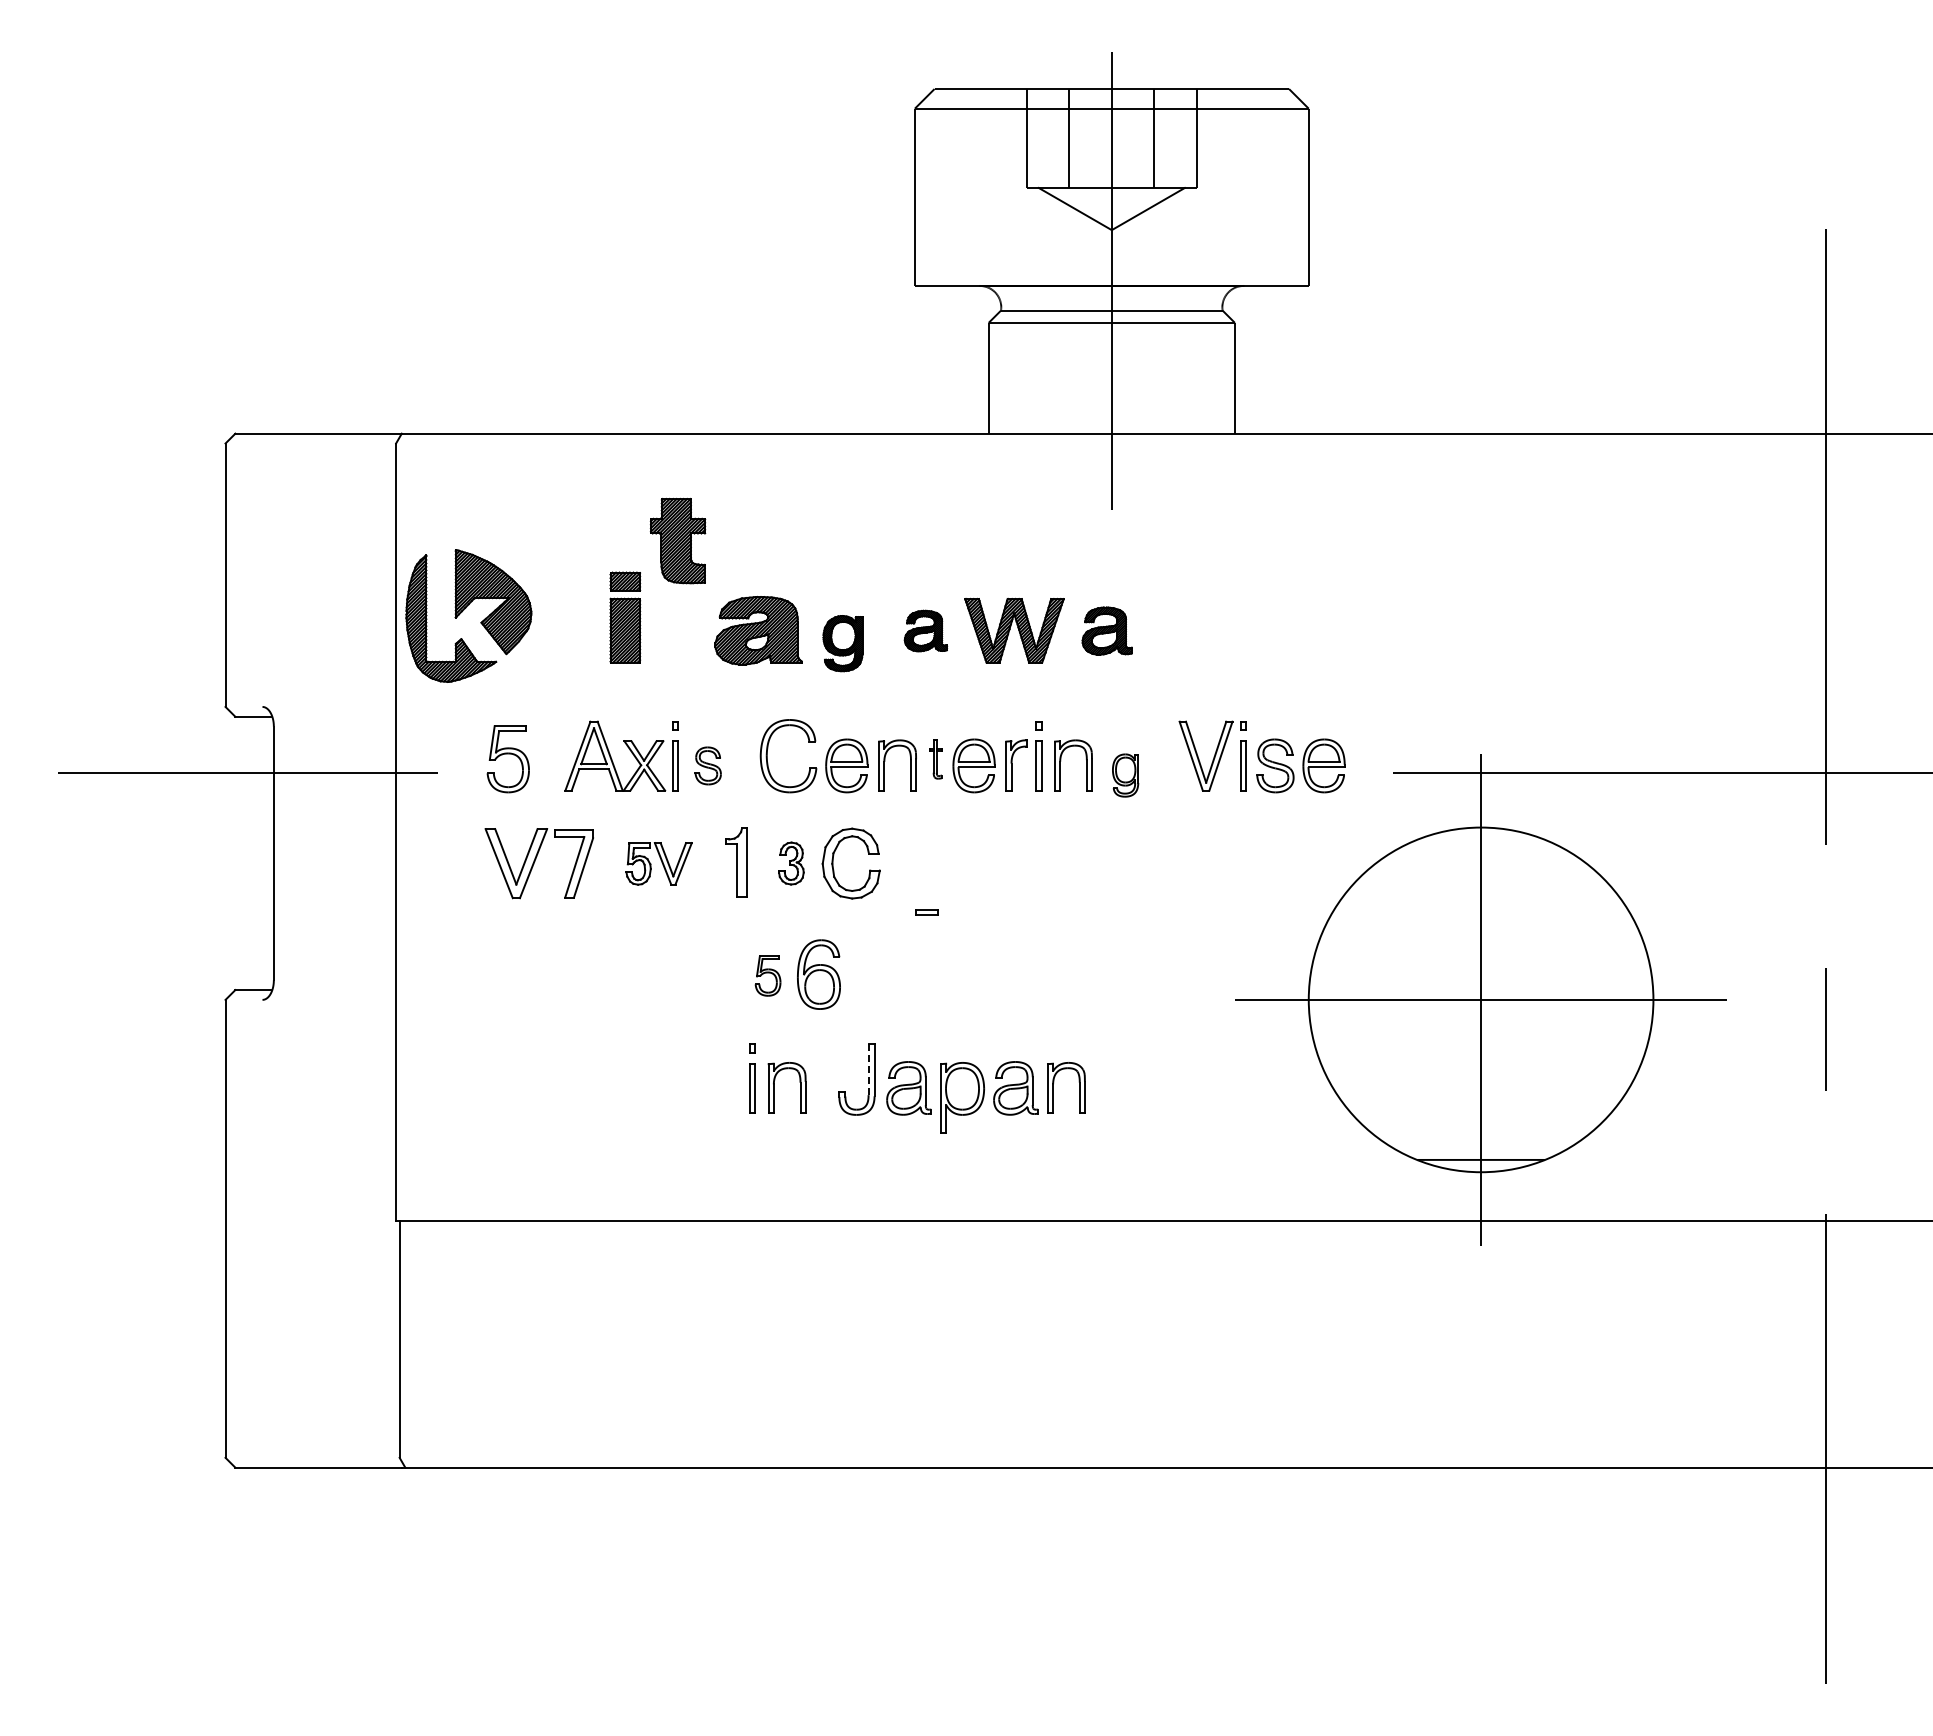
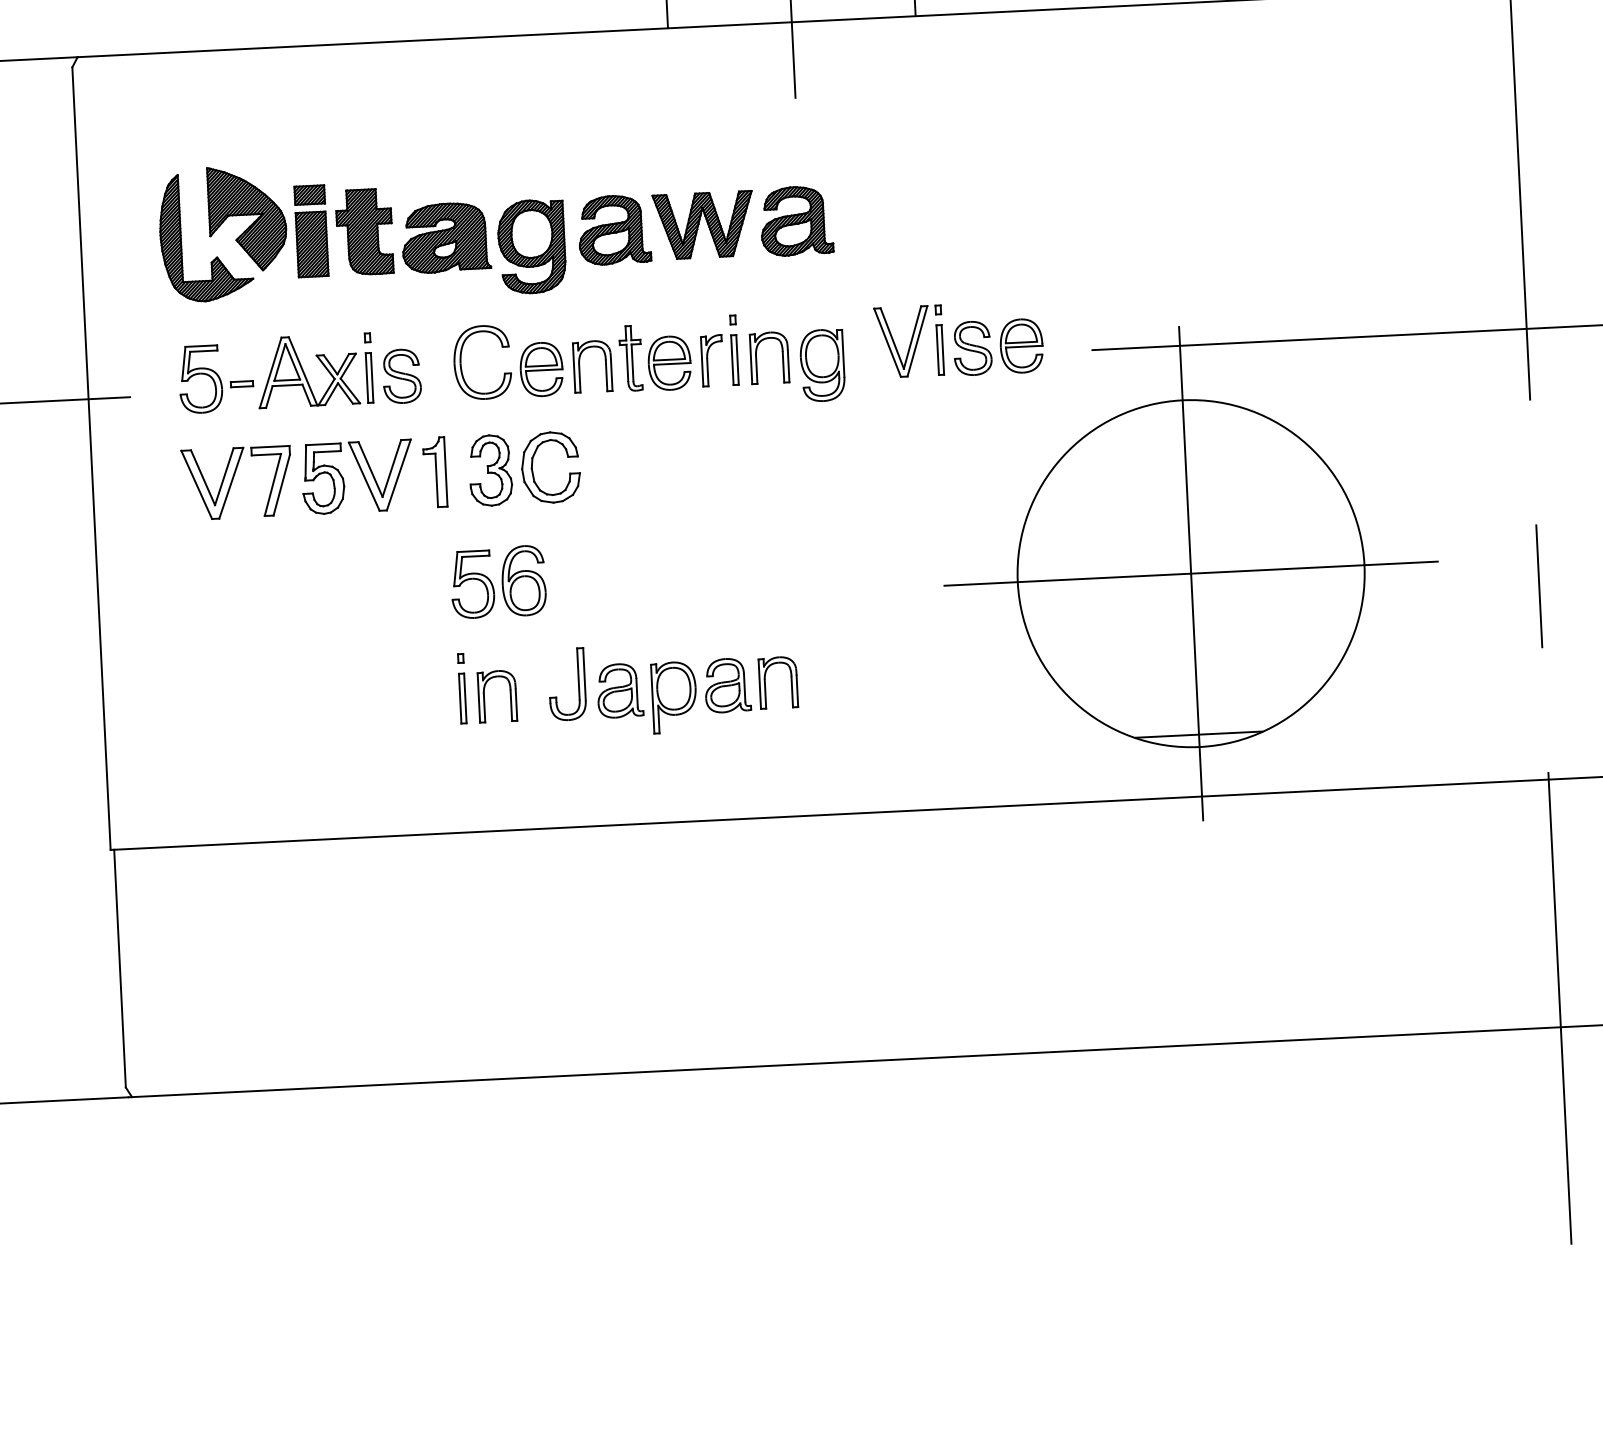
part: (677, 540) -> (364, 231), moved
part: (463, 611) -> (217, 229), moved
part: (925, 630) -> (614, 229), size x1.67
part: (1107, 630) -> (797, 220), size x1.43
part: (842, 643) -> (531, 246), size x1.67
part: (935, 759) -> (630, 358), size x1.67
part: (708, 765) -> (402, 375), size x1.43
part: (1125, 775) -> (822, 365), size x1.67
part: (658, 863) -> (356, 476), size x1.67
part: (791, 863) -> (490, 470), size x1.67
part: (926, 912) -> (241, 383), moved
part: (767, 975) -> (472, 584), size x1.67
line: (868, 1070) -> (578, 674), dashed -> solid

